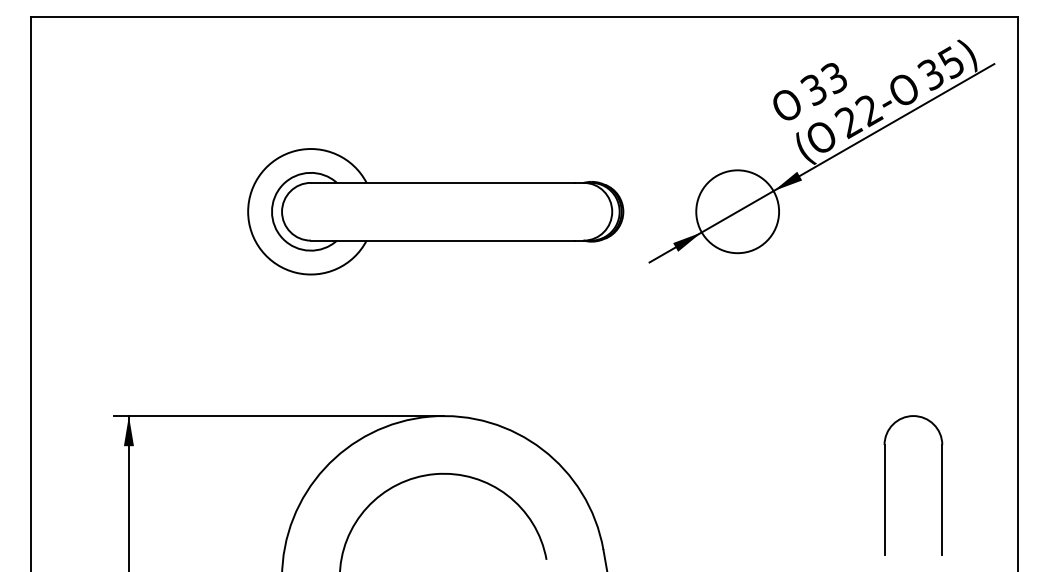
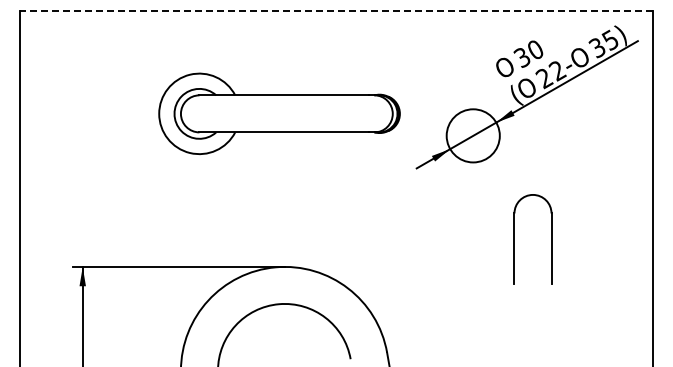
line: (524, 17) -> (336, 11), solid -> dashed
text: (833, 78) -> (534, 50), 33 -> 30
part: (435, 211) -> (279, 113), moved
part: (884, 485) -> (514, 239), moved

